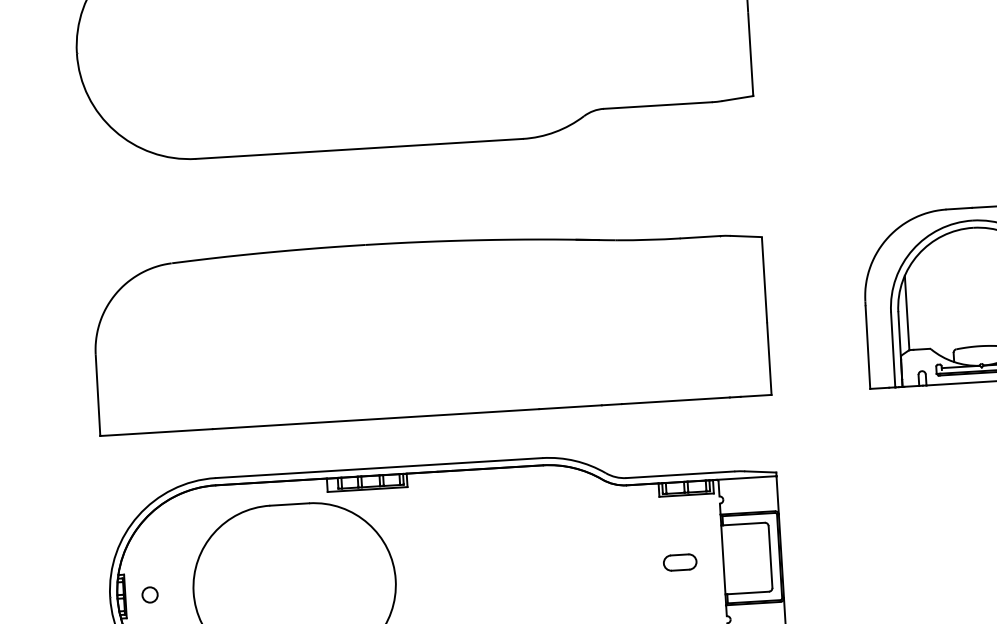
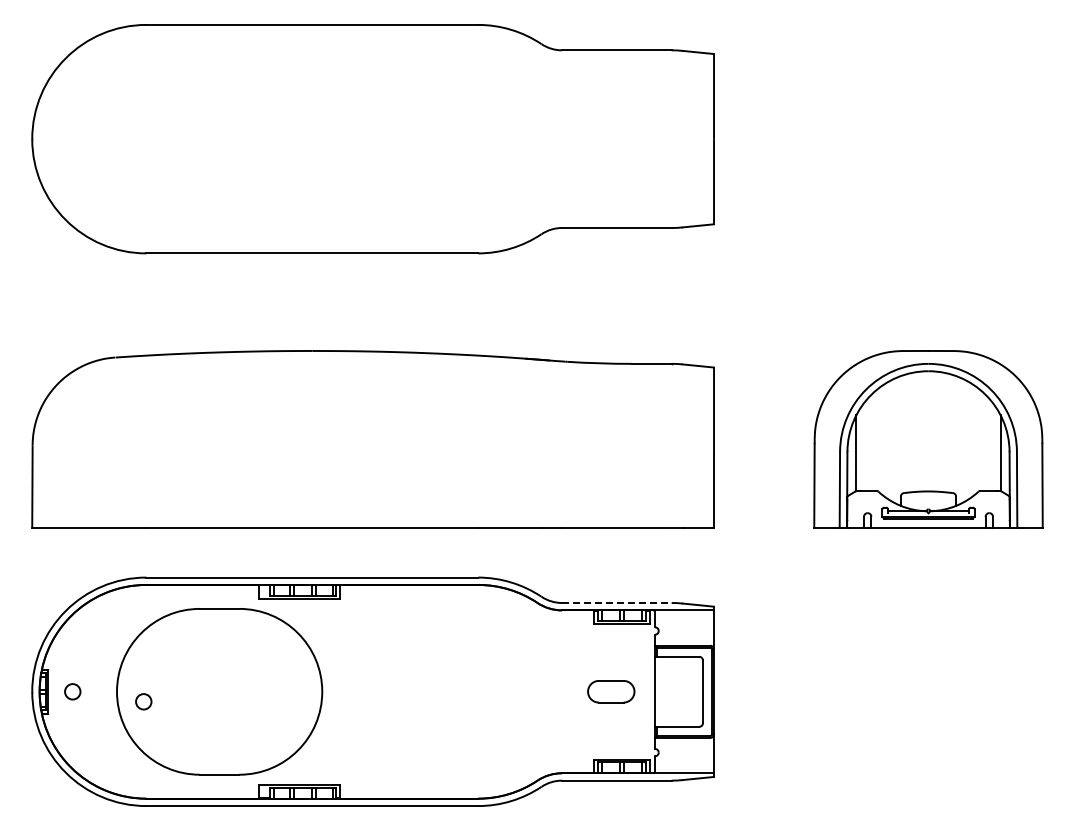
line: (680, 475) -> (616, 603), solid -> dashed
part: (679, 562) -> (610, 691), size x1.4
circle: (220, 600) -> (143, 701), added

